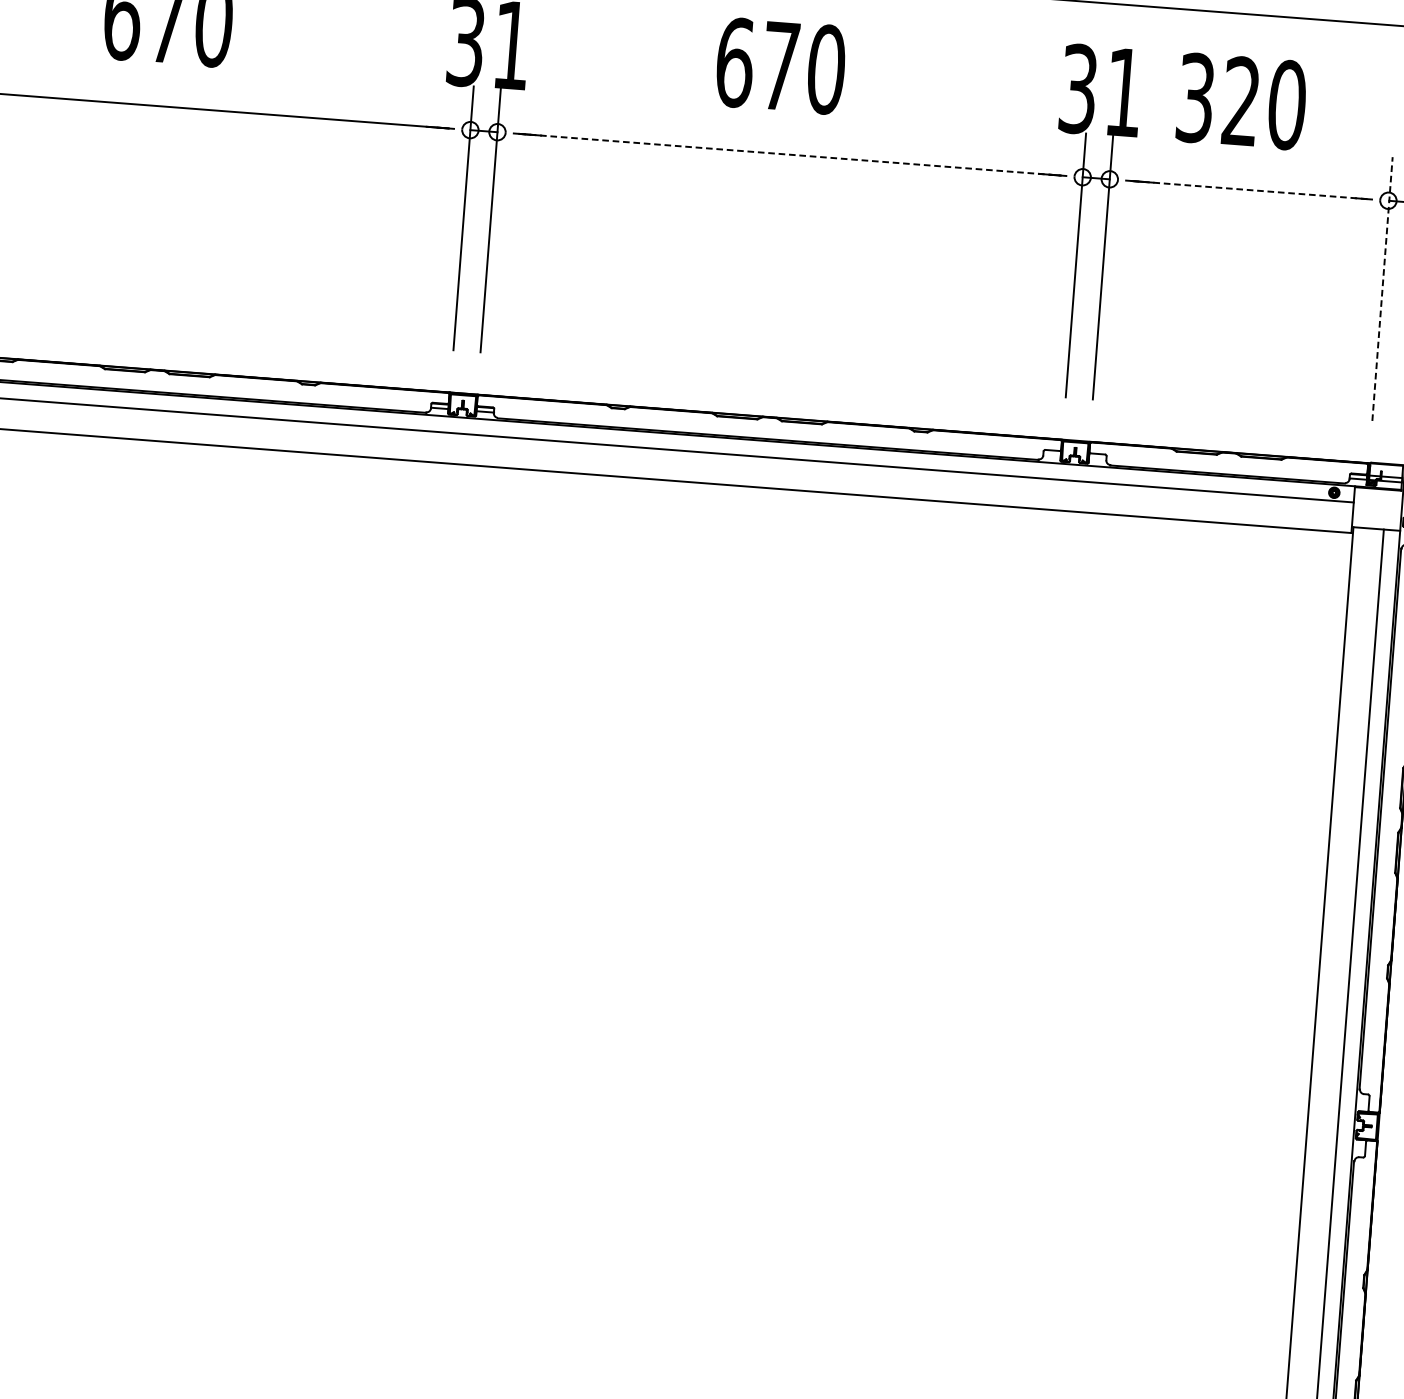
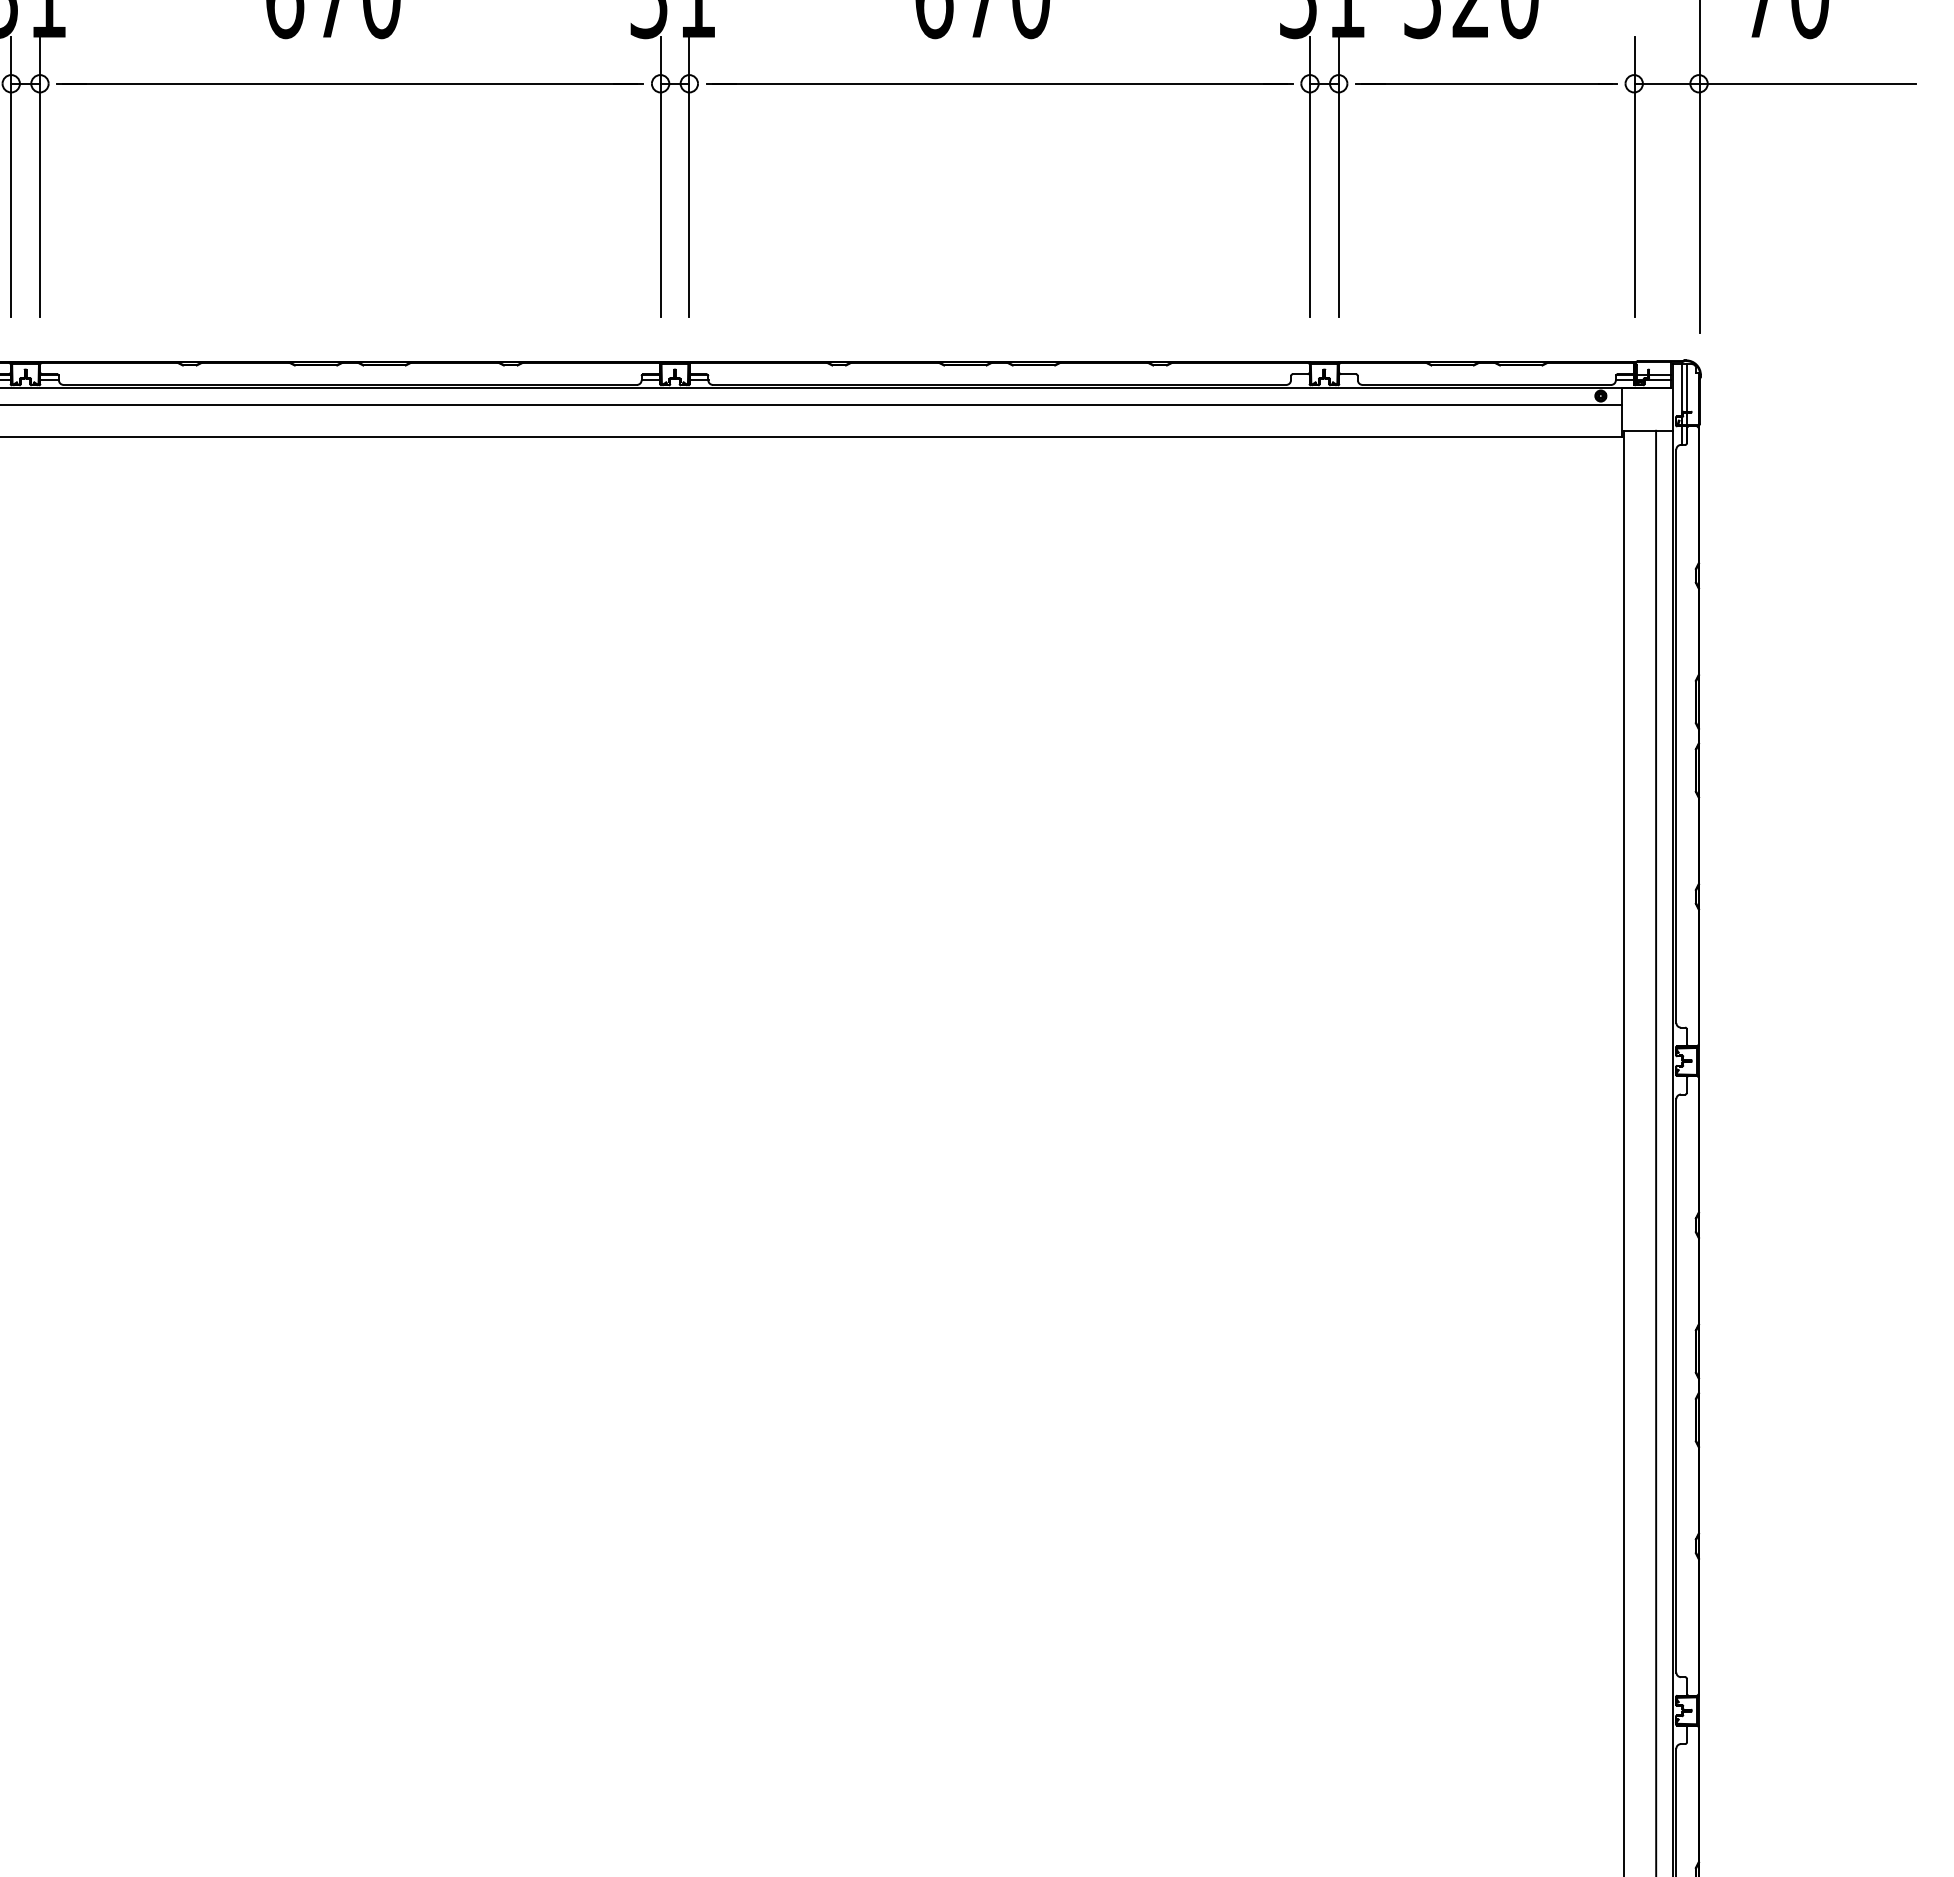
line: (790, 154) -> (1000, 83), dashed -> solid
line: (1249, 189) -> (1486, 83), dashed -> solid
line: (1382, 289) -> (1635, 177), dashed -> solid

